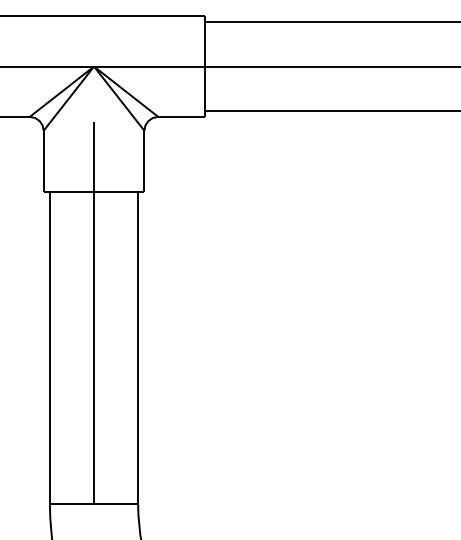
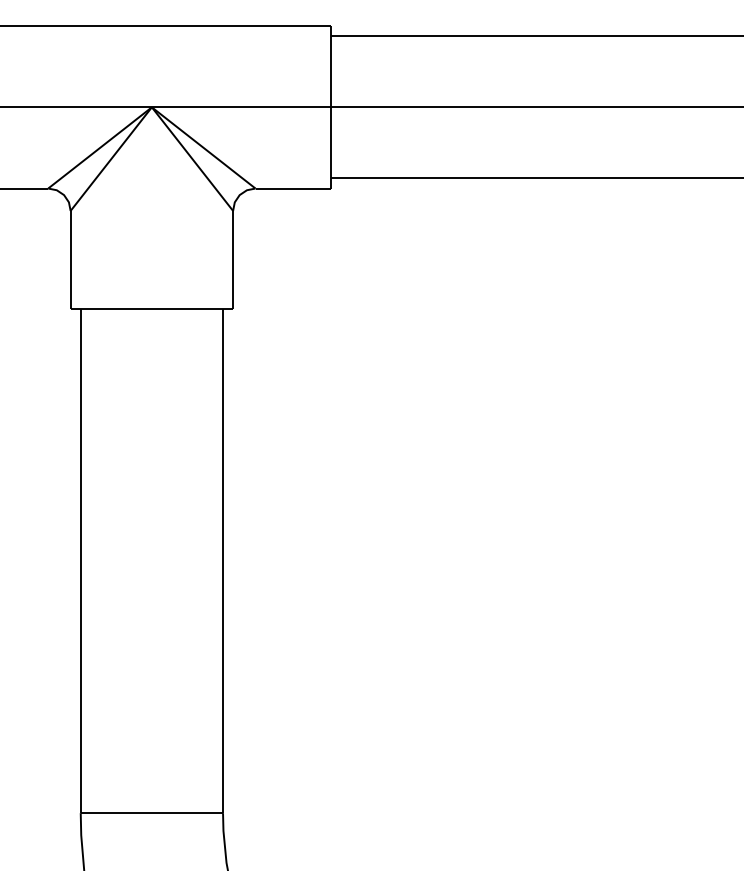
line: (94, 313) -> (152, 505), removed

